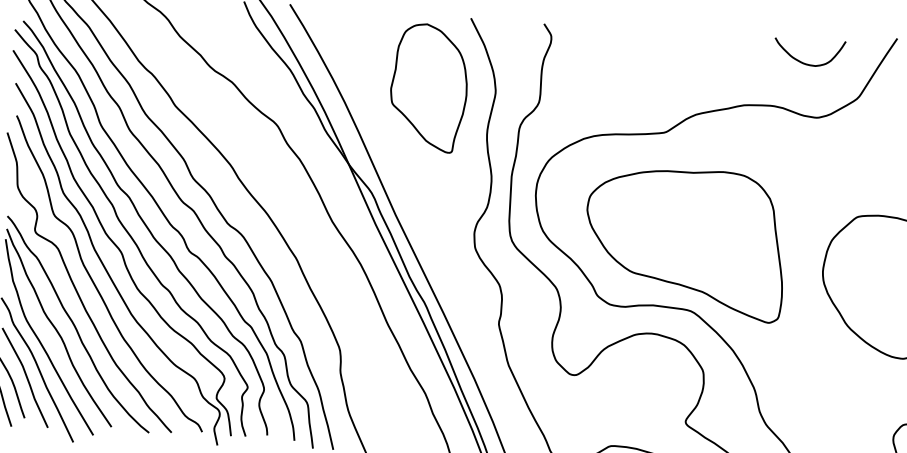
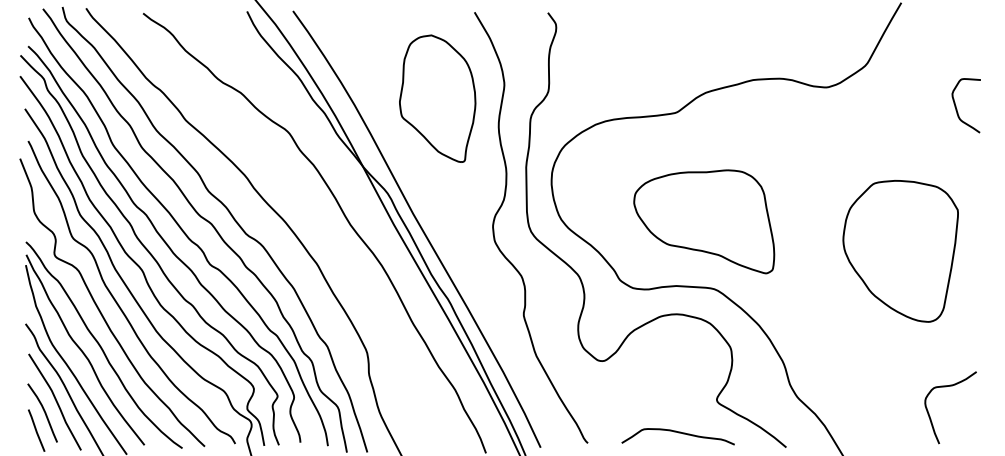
curve: (805, 62) -> (811, 33), removed
part: (428, 87) -> (437, 98), moved
part: (685, 242) -> (704, 221), size x0.7

